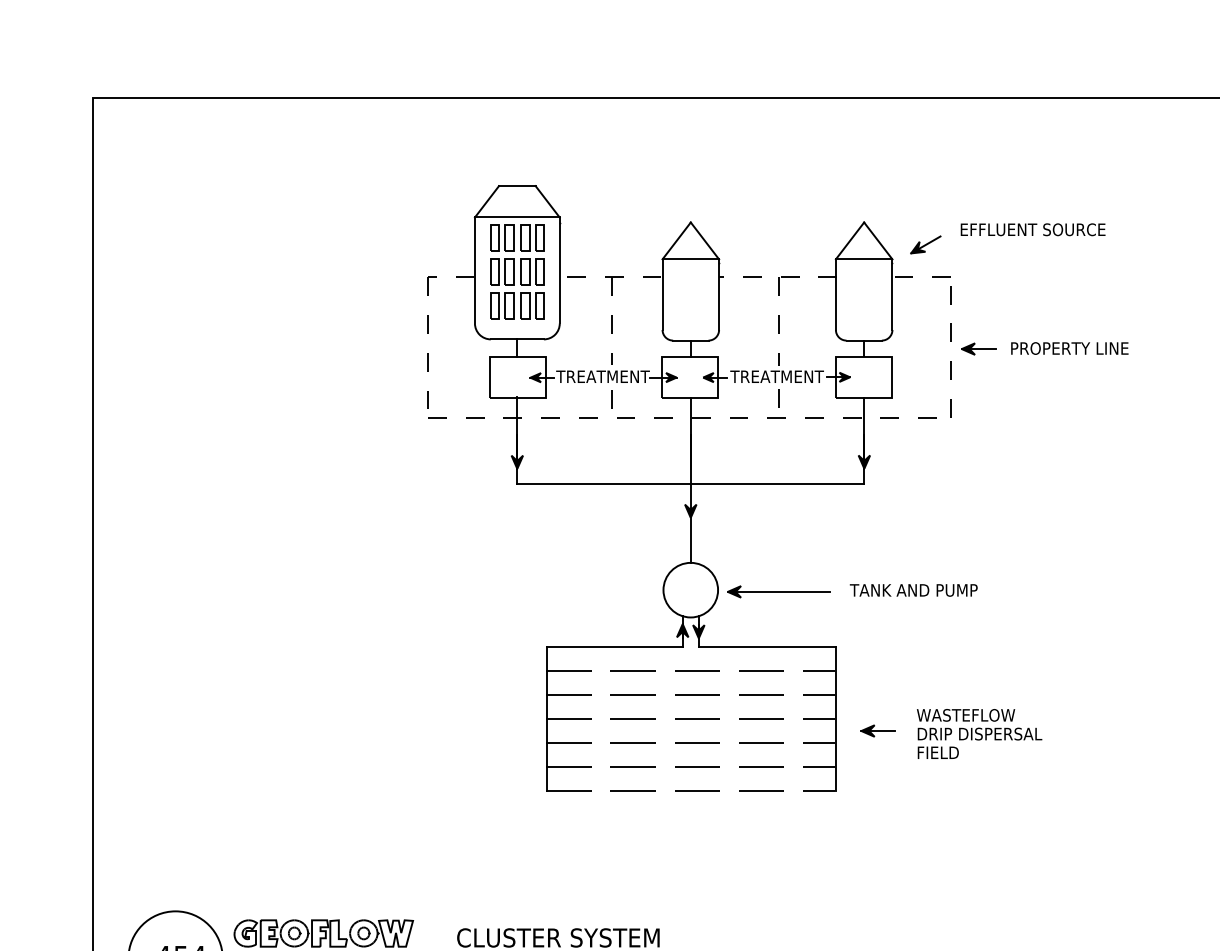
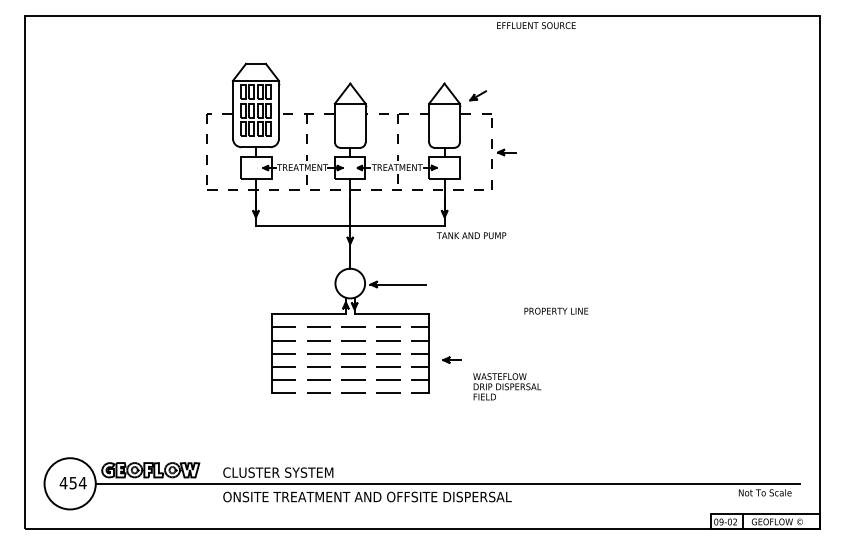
text: (1033, 229) -> (536, 25), moved
text: (1070, 347) -> (556, 310), moved
text: (913, 590) -> (471, 235), moved
text: (979, 733) -> (507, 386), moved

